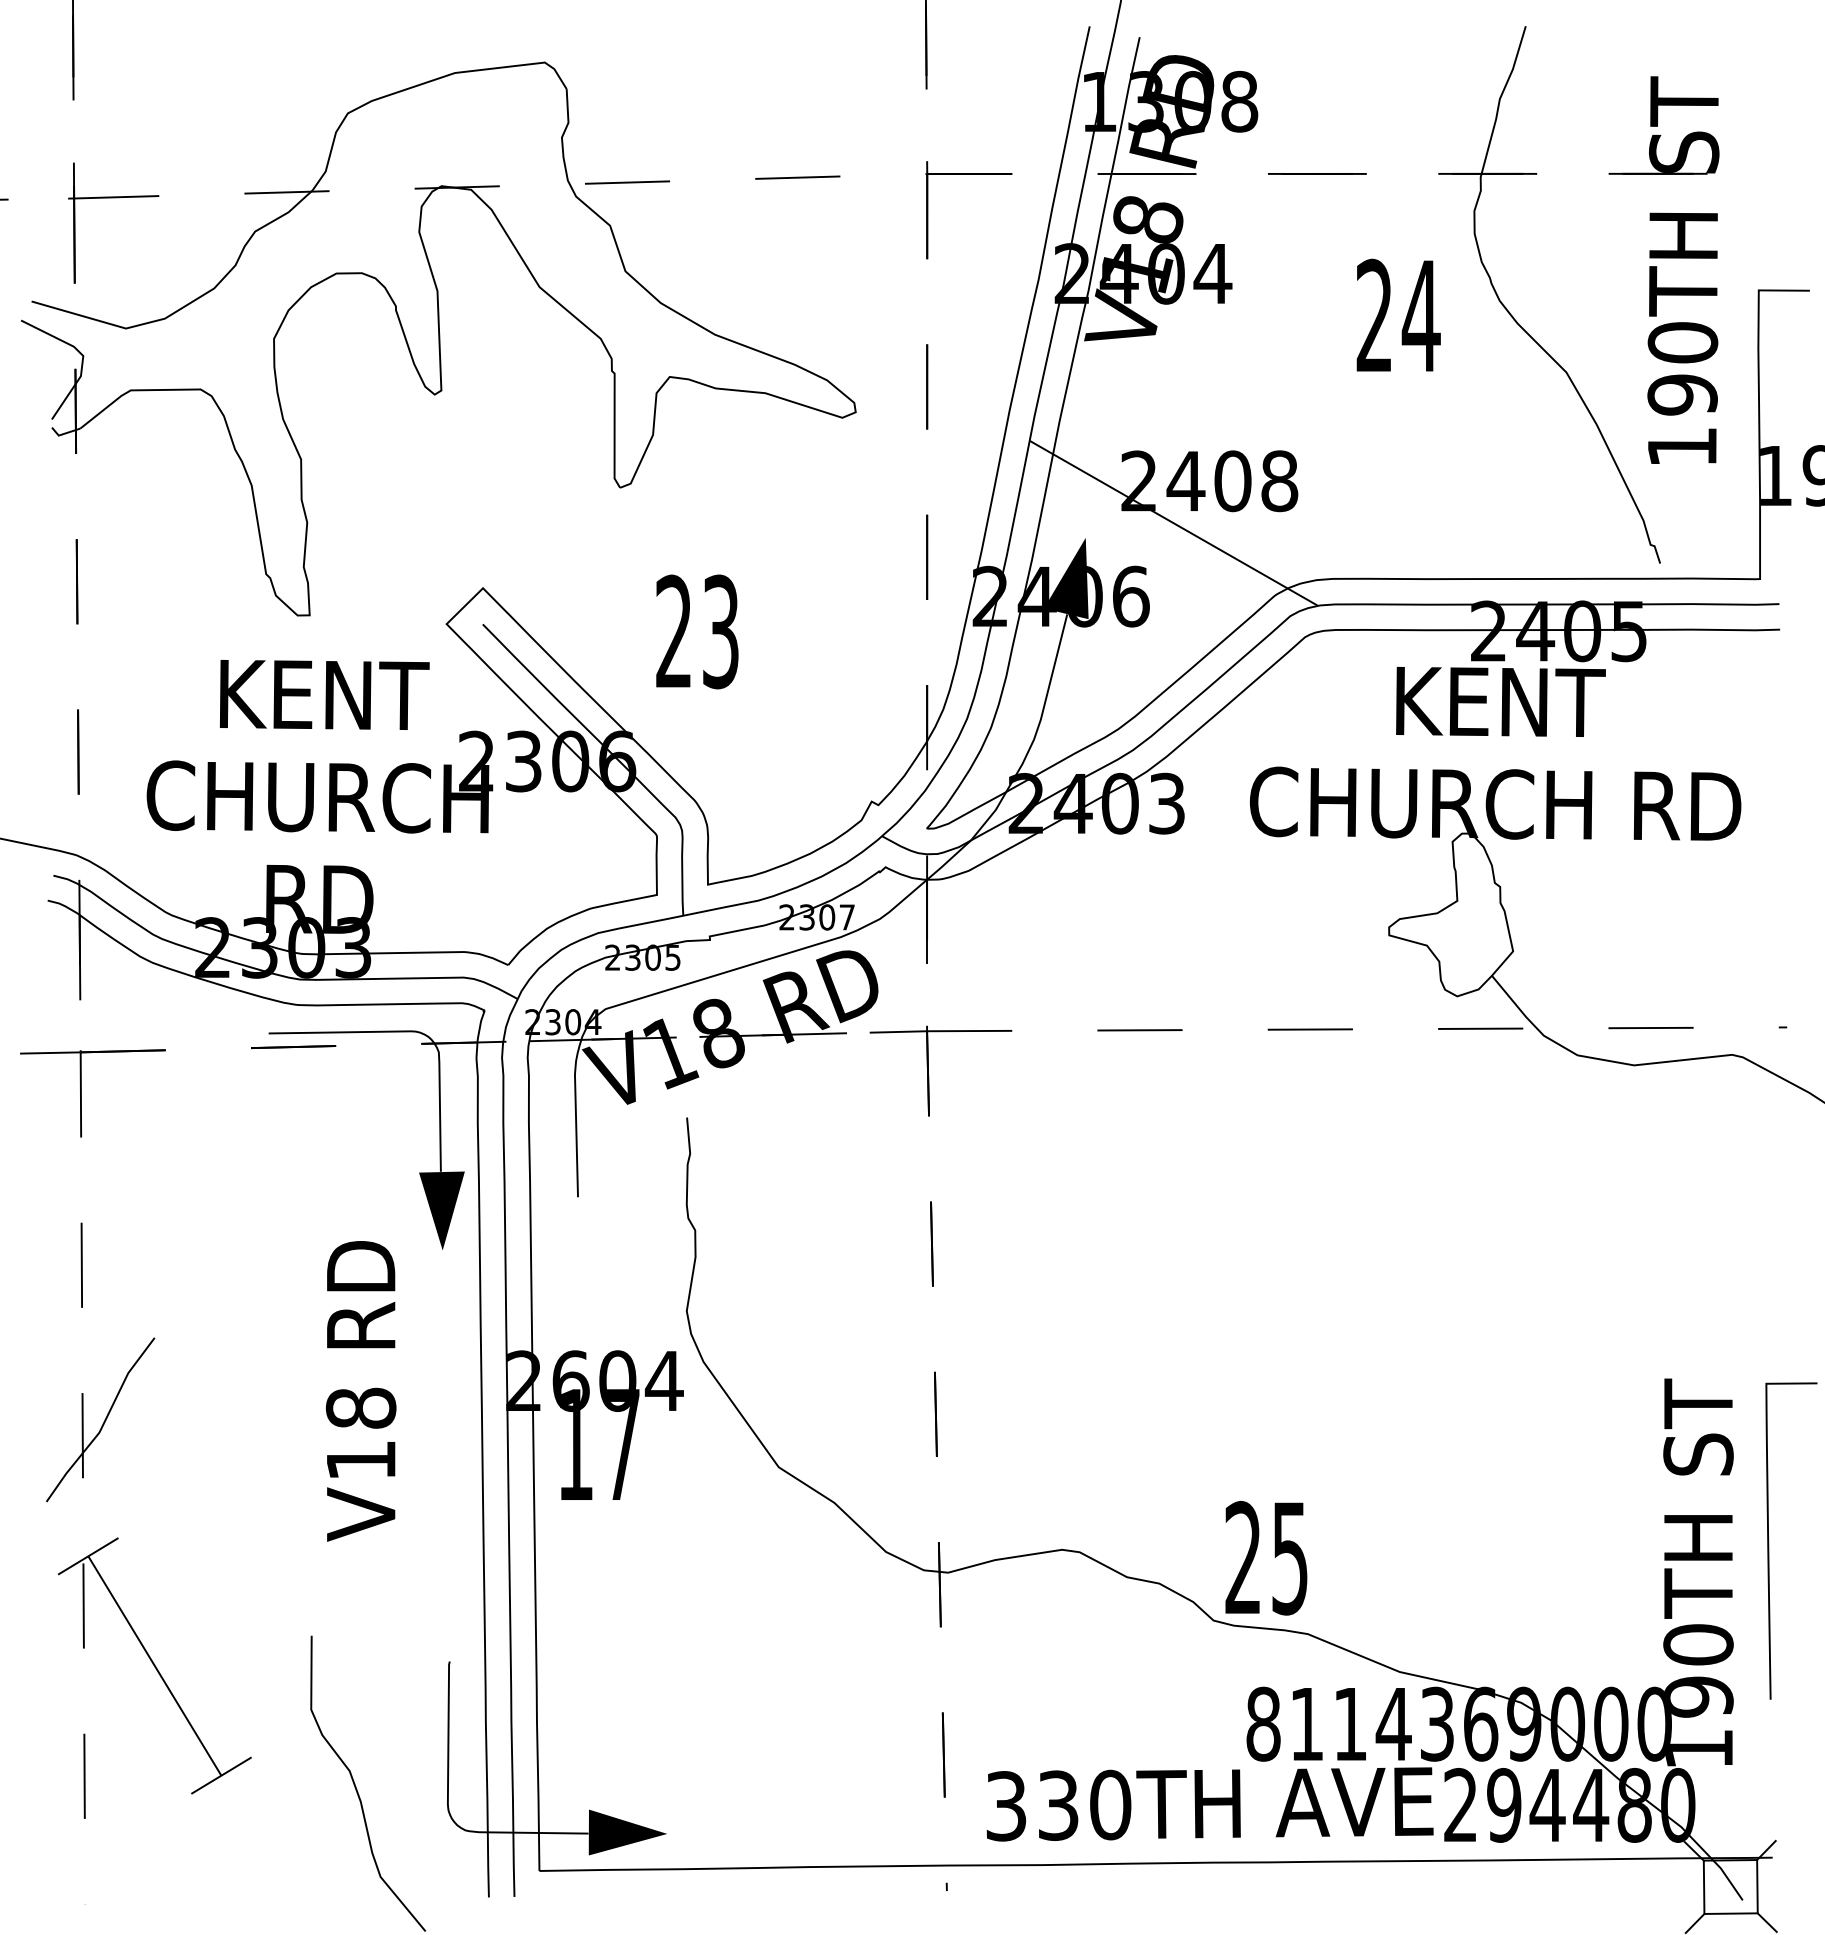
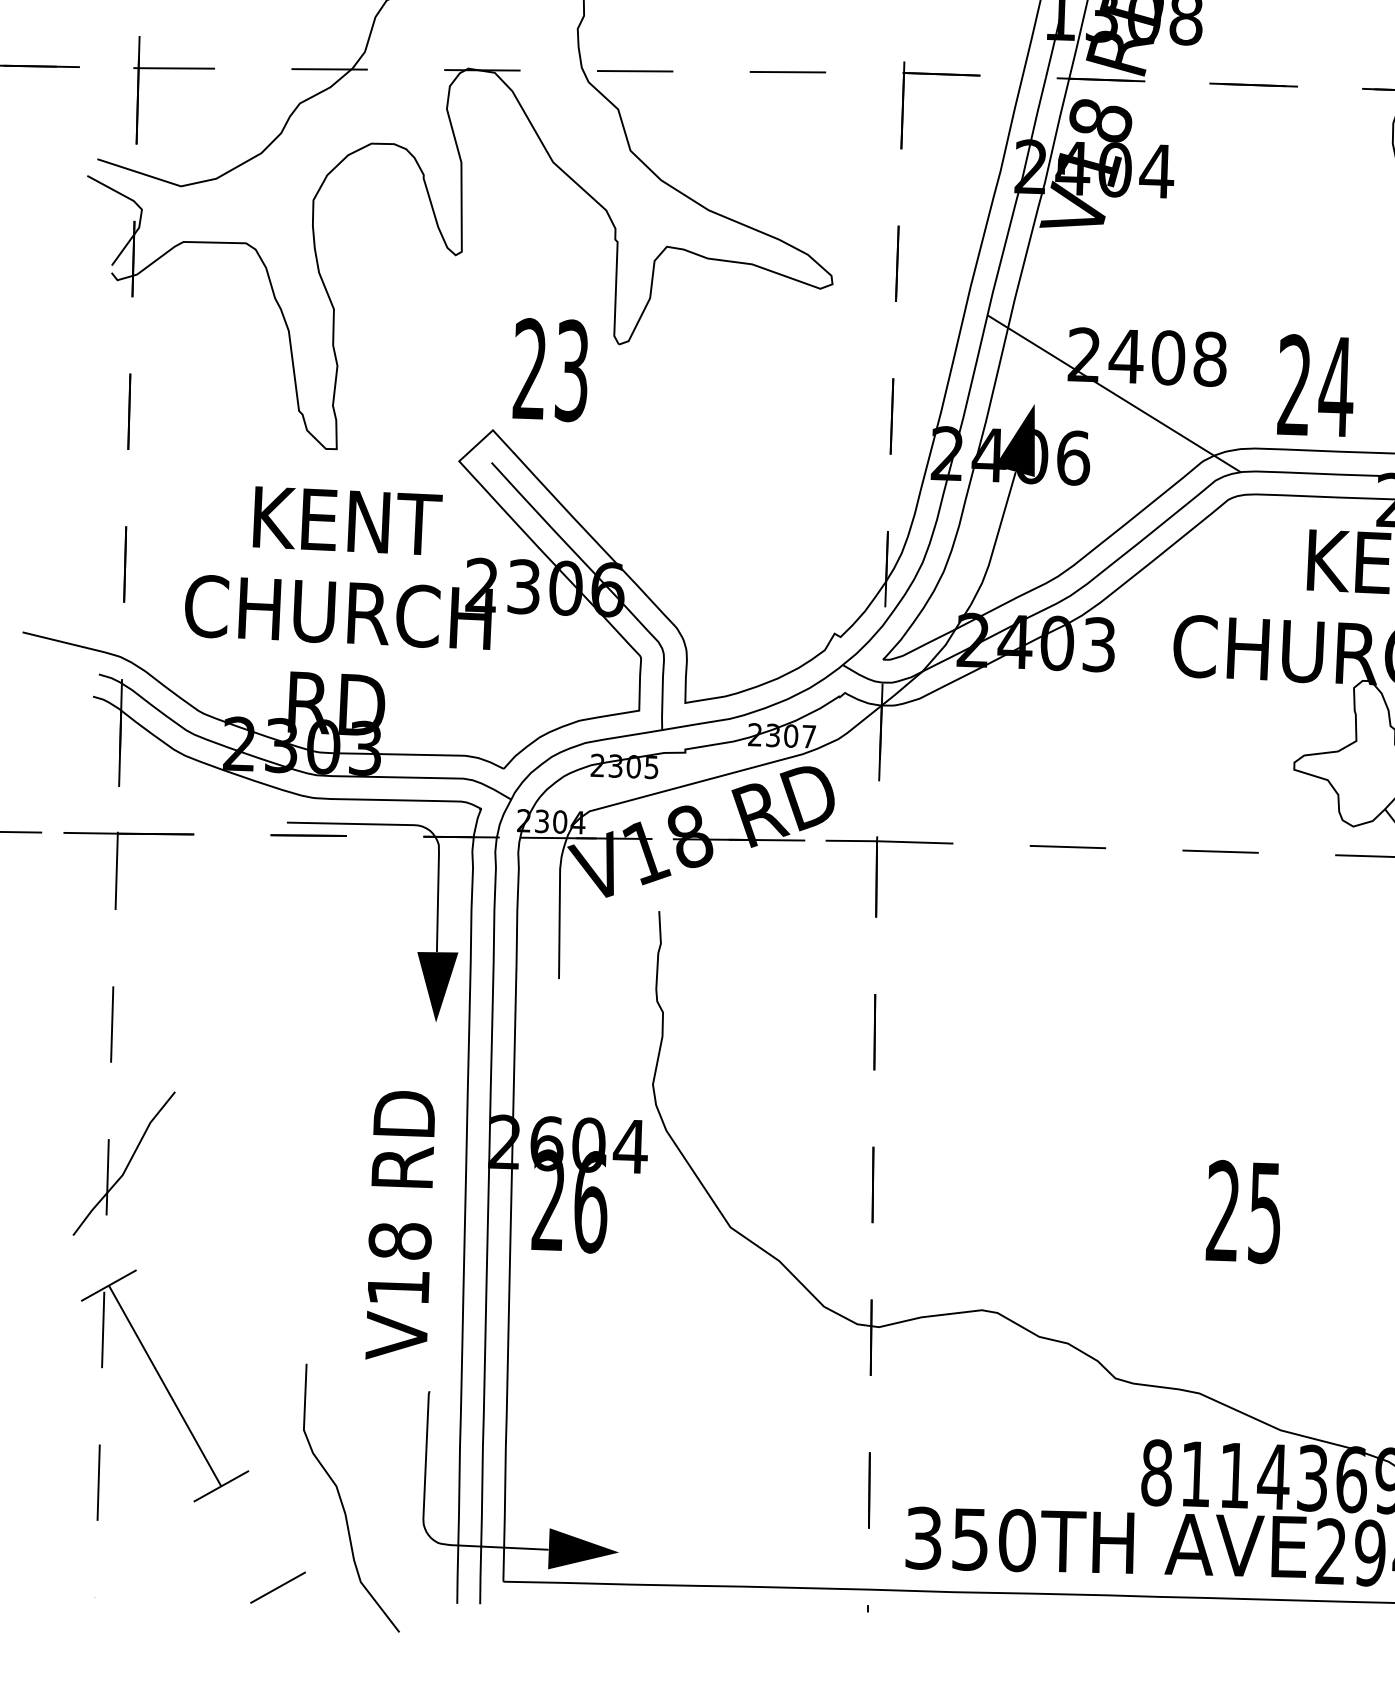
text: (1398, 314) -> (1316, 384), moved
text: (697, 631) -> (551, 369), moved
text: (361, 1391) -> (400, 1225), moved
text: (599, 1444) -> (570, 1201), 17 -> 26
text: (1266, 1558) -> (1244, 1212), moved
text: (1058, 1805) -> (970, 1539), 330TH -> 350TH
line: (288, 1886) -> (277, 1587), added

